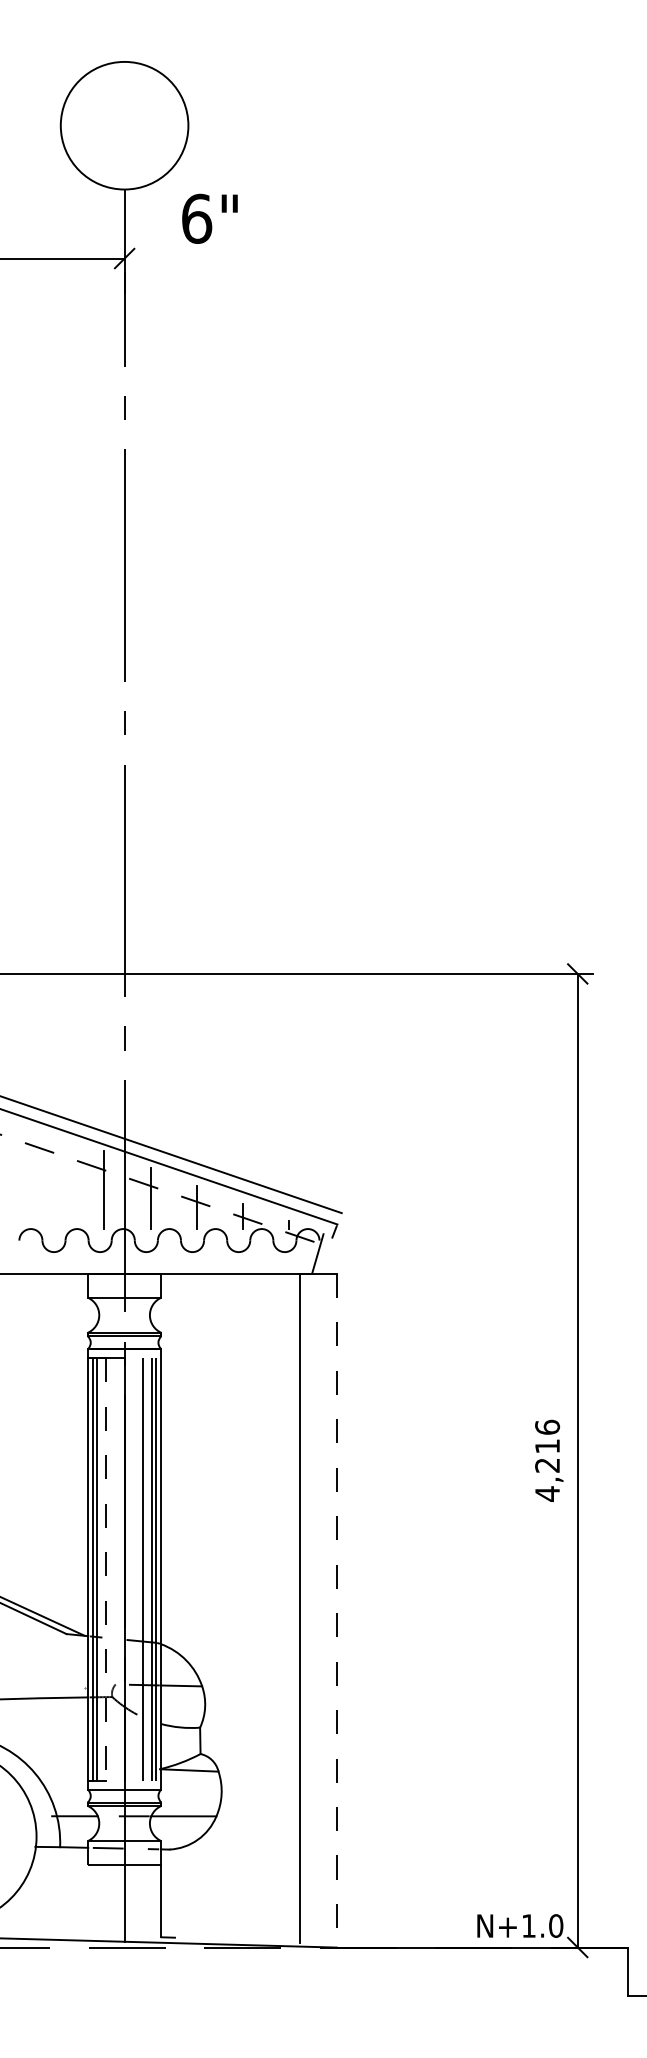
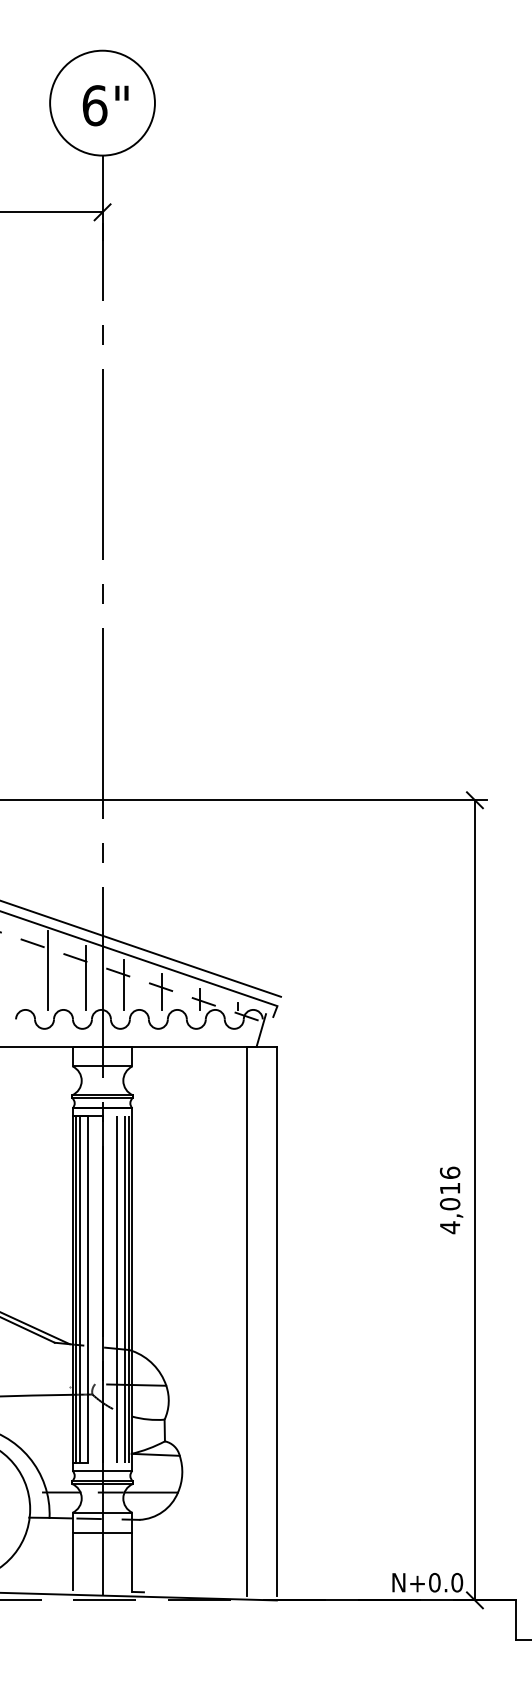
text: (209, 218) -> (105, 105), moved
line: (57, 1181) -> (47, 970), added
text: (546, 1465) -> (449, 1204), 4,216 -> 4,016
line: (106, 1569) -> (87, 1289), dashed -> solid
line: (336, 1608) -> (276, 1321), dashed -> solid
line: (88, 1900) -> (72, 1561), added
text: (528, 1925) -> (434, 1582), N+1.0 -> N+0.0

